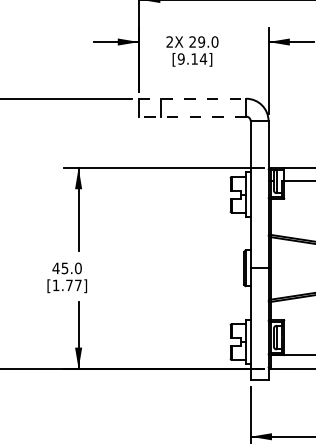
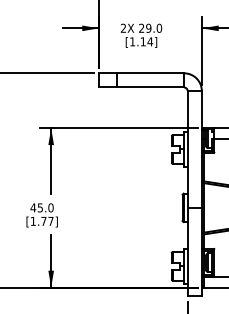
text: (180, 58) -> (131, 41), [9.14] -> [1.14]
line: (192, 98) -> (141, 73), dashed -> solid
line: (192, 116) -> (141, 87), dashed -> solid

